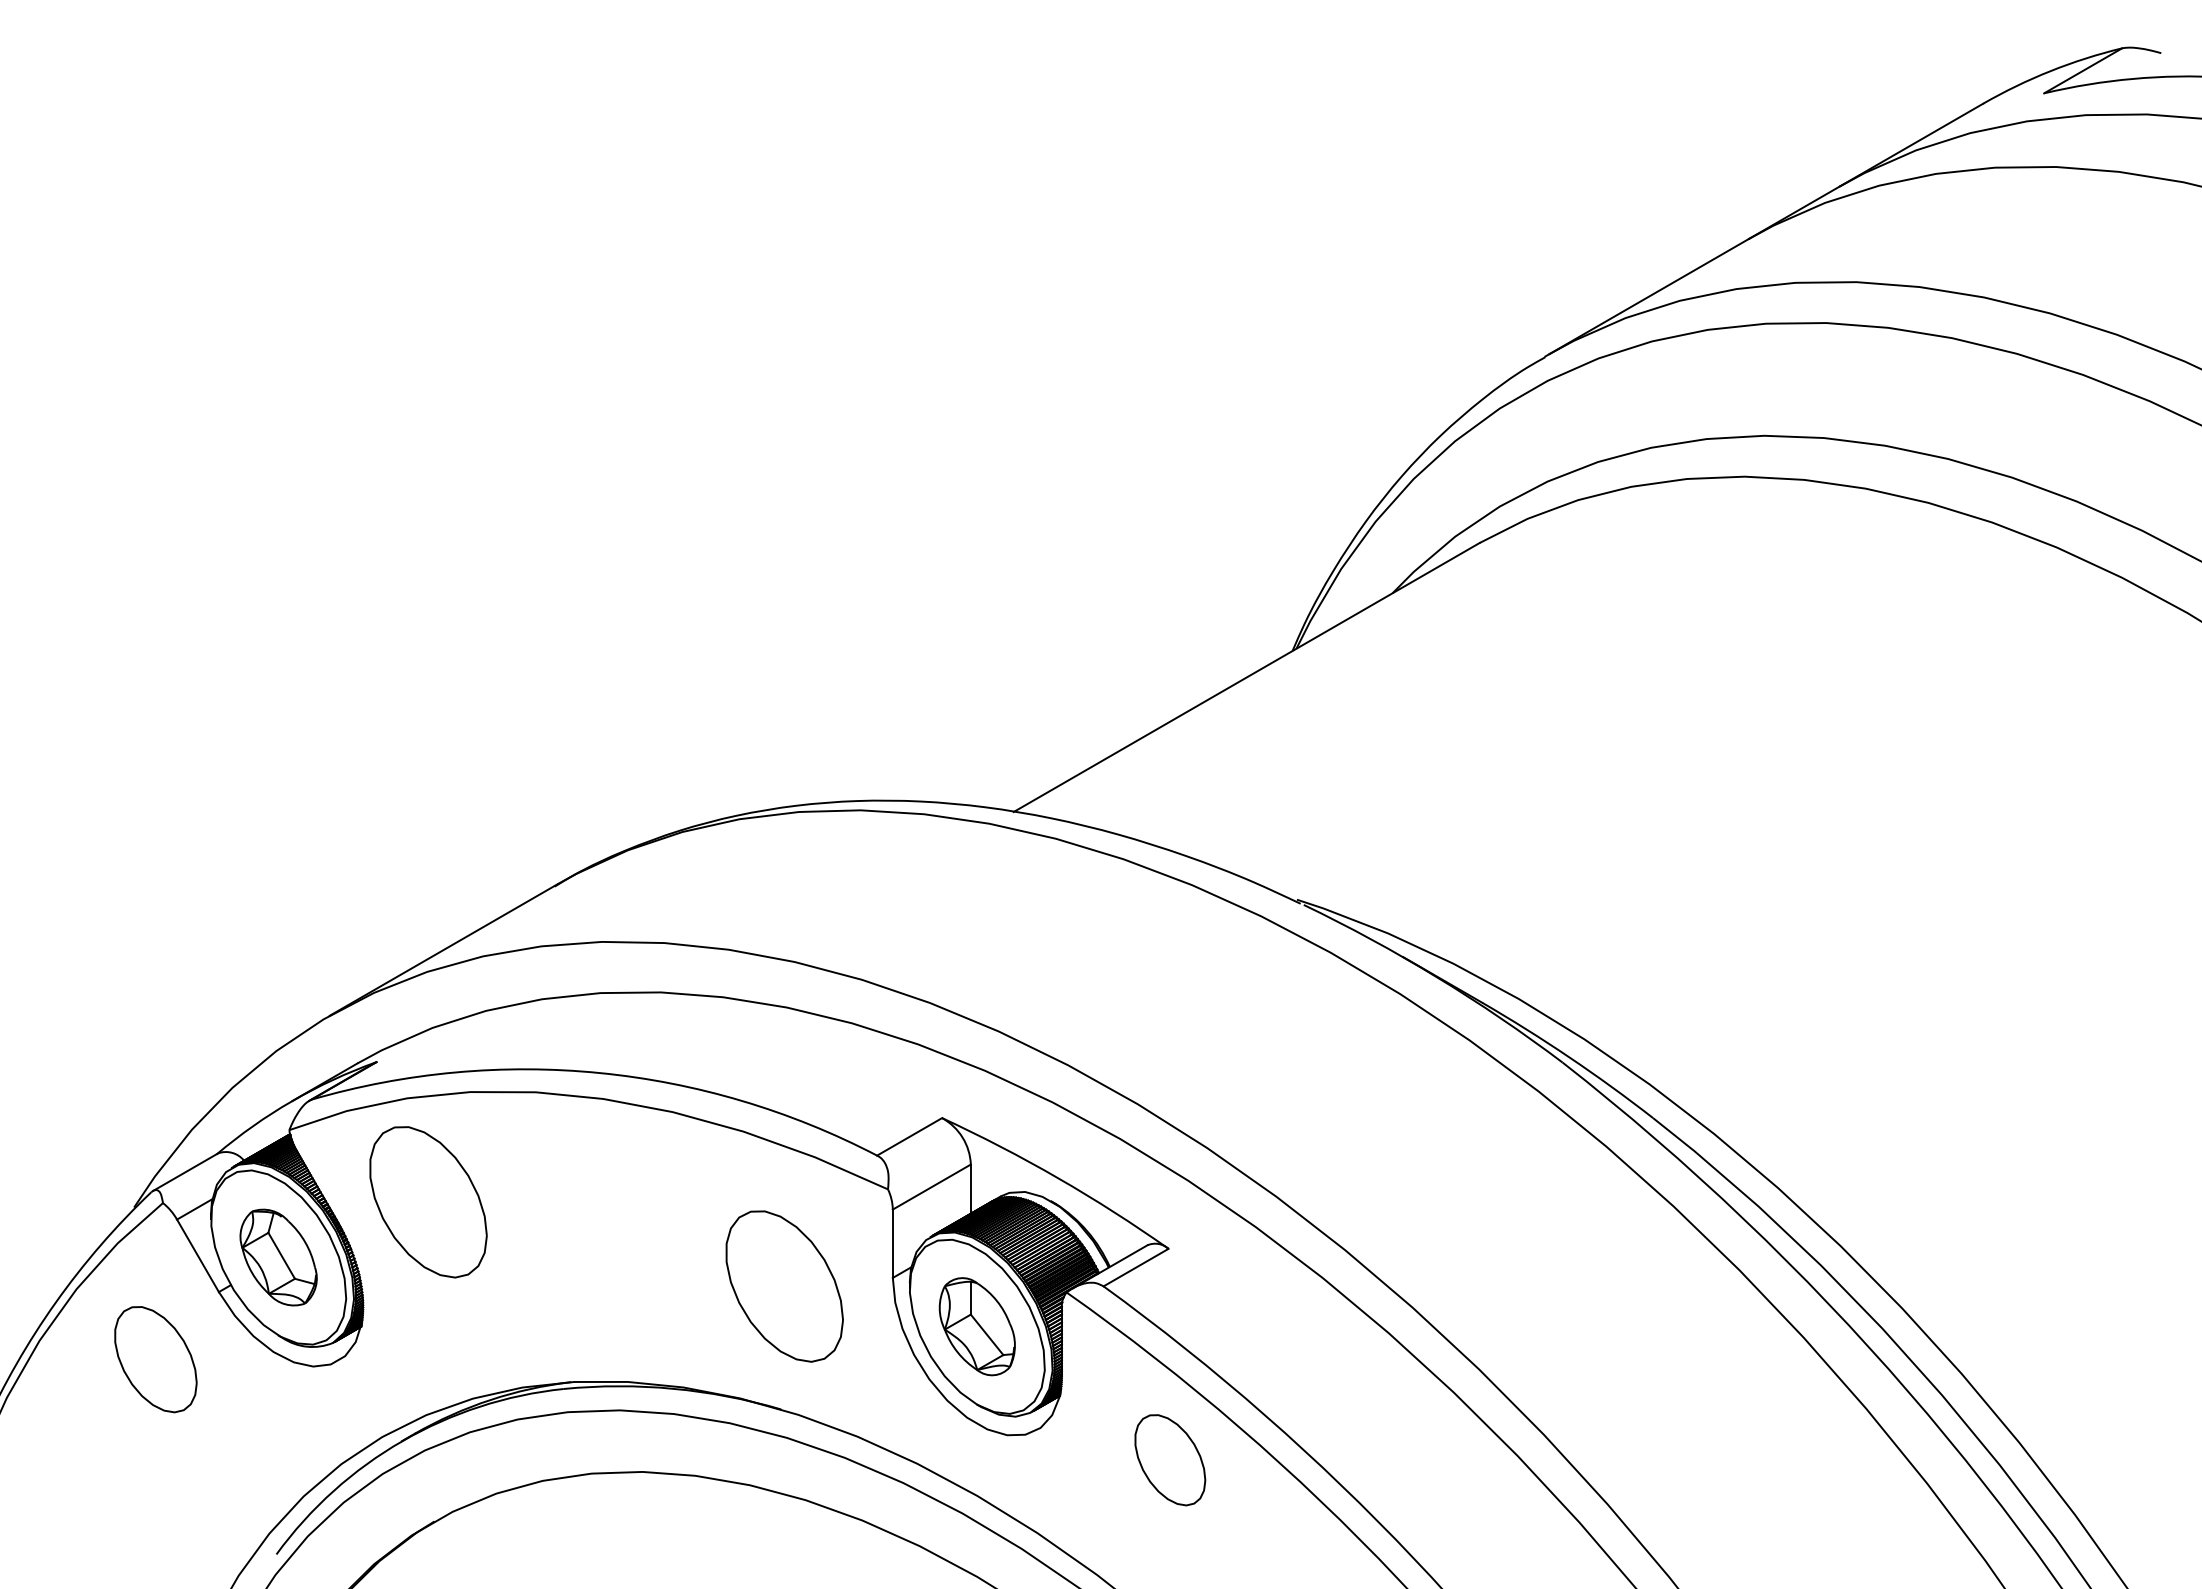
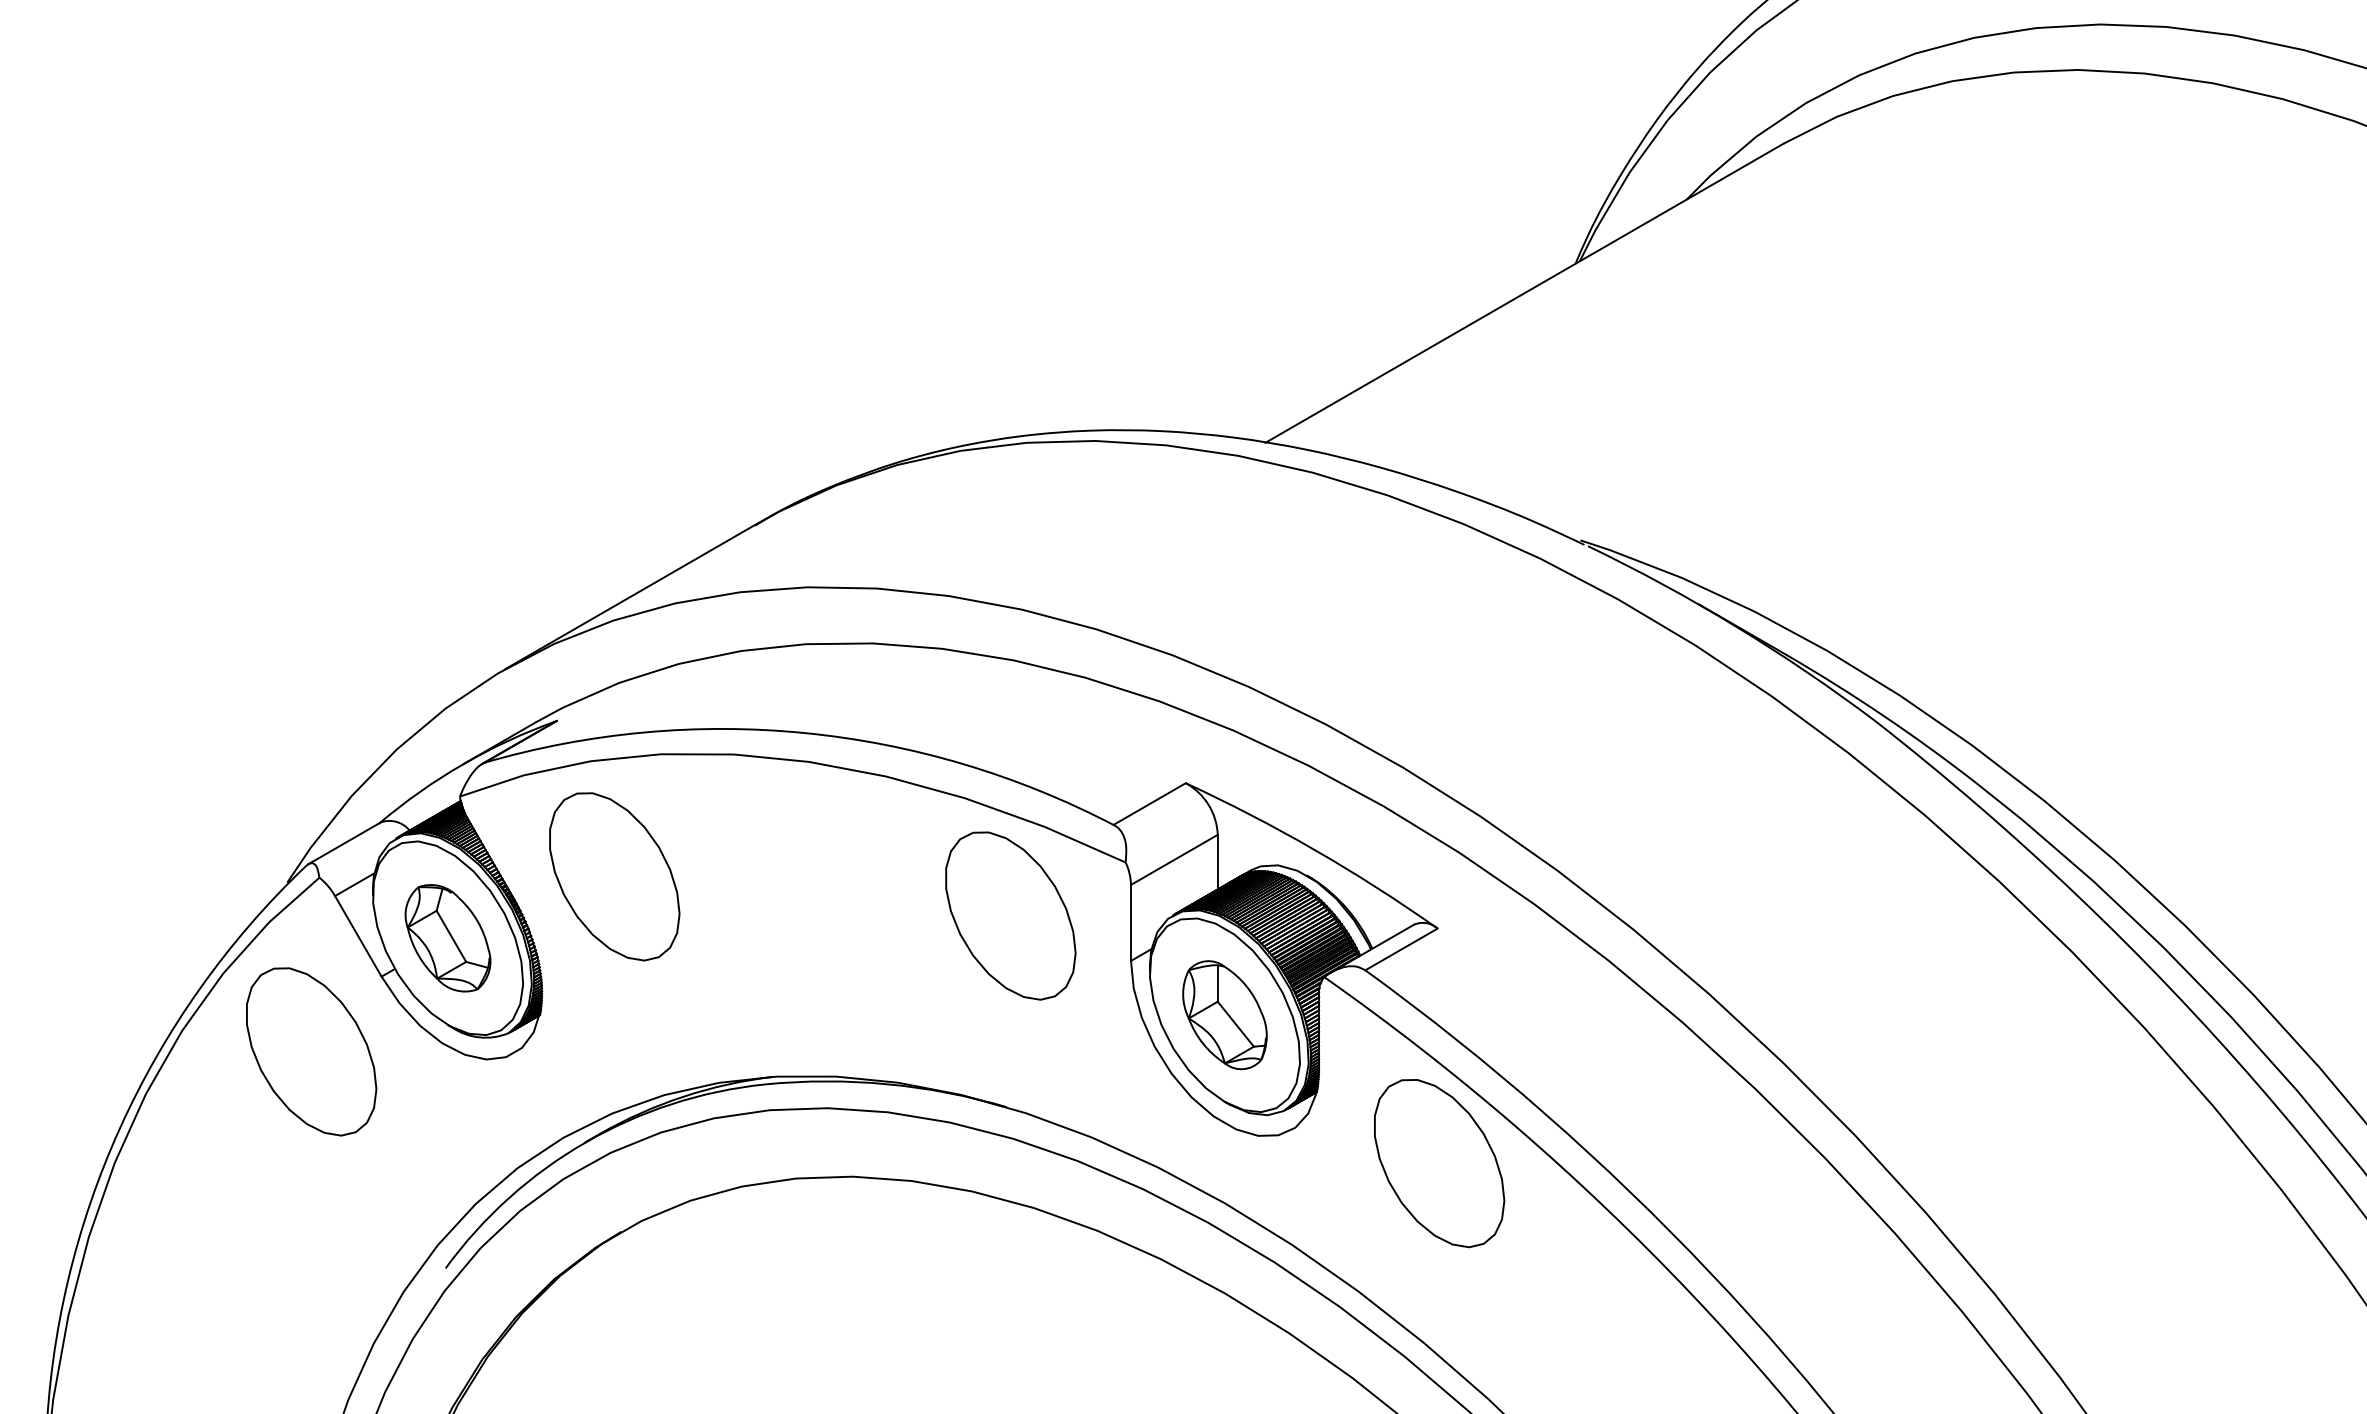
part: (784, 1286) -> (1010, 915), moved
part: (155, 1359) -> (311, 1051), size x1.43
part: (1170, 1460) -> (1439, 1163), size x1.67

